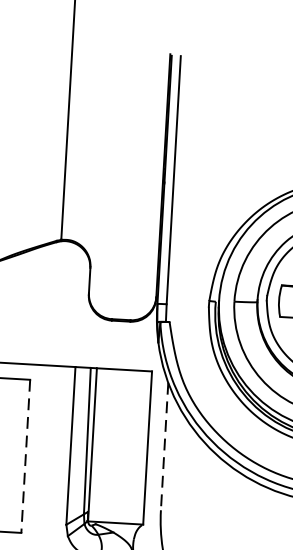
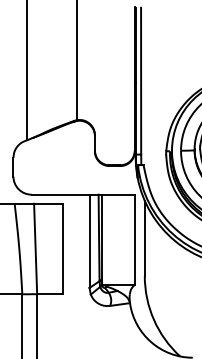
line: (164, 446) -> (144, 238), dashed -> solid
line: (26, 457) -> (63, 249), dashed -> solid

